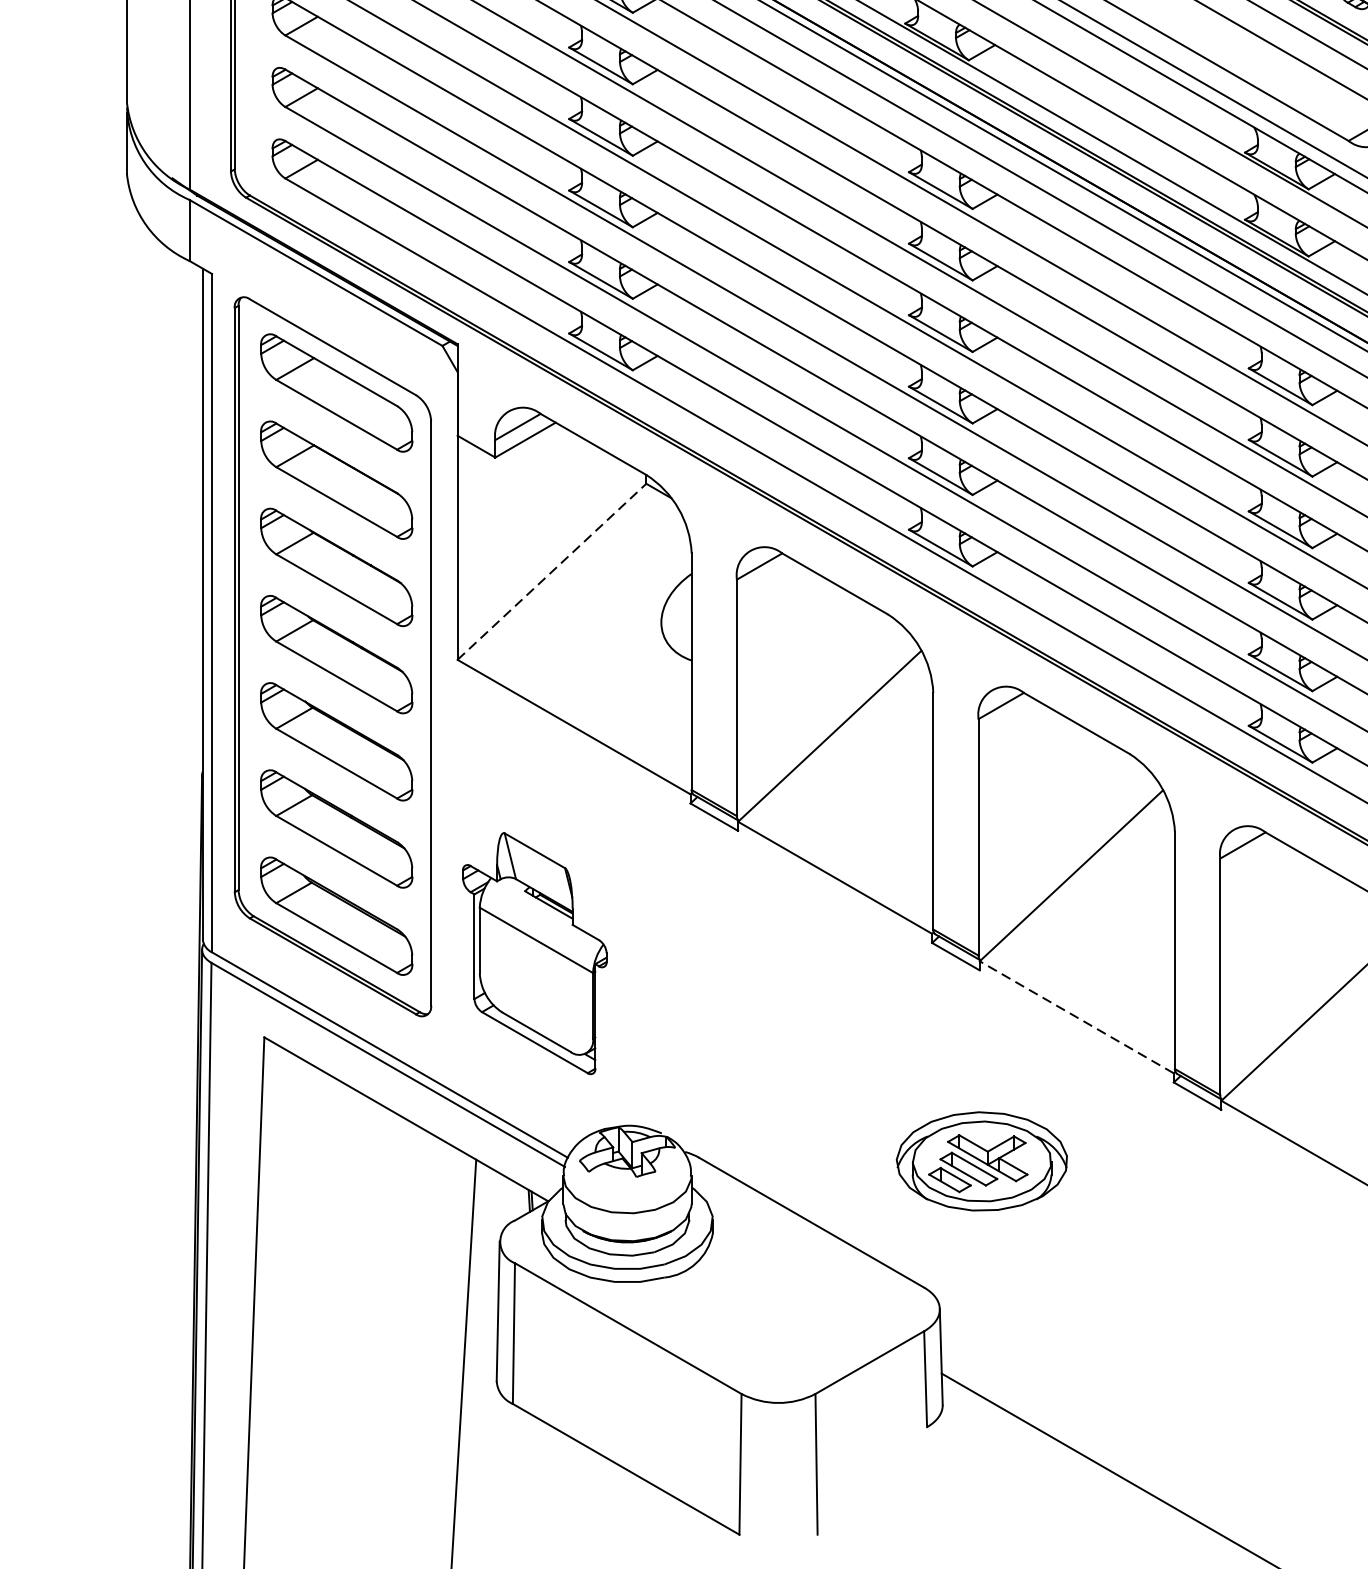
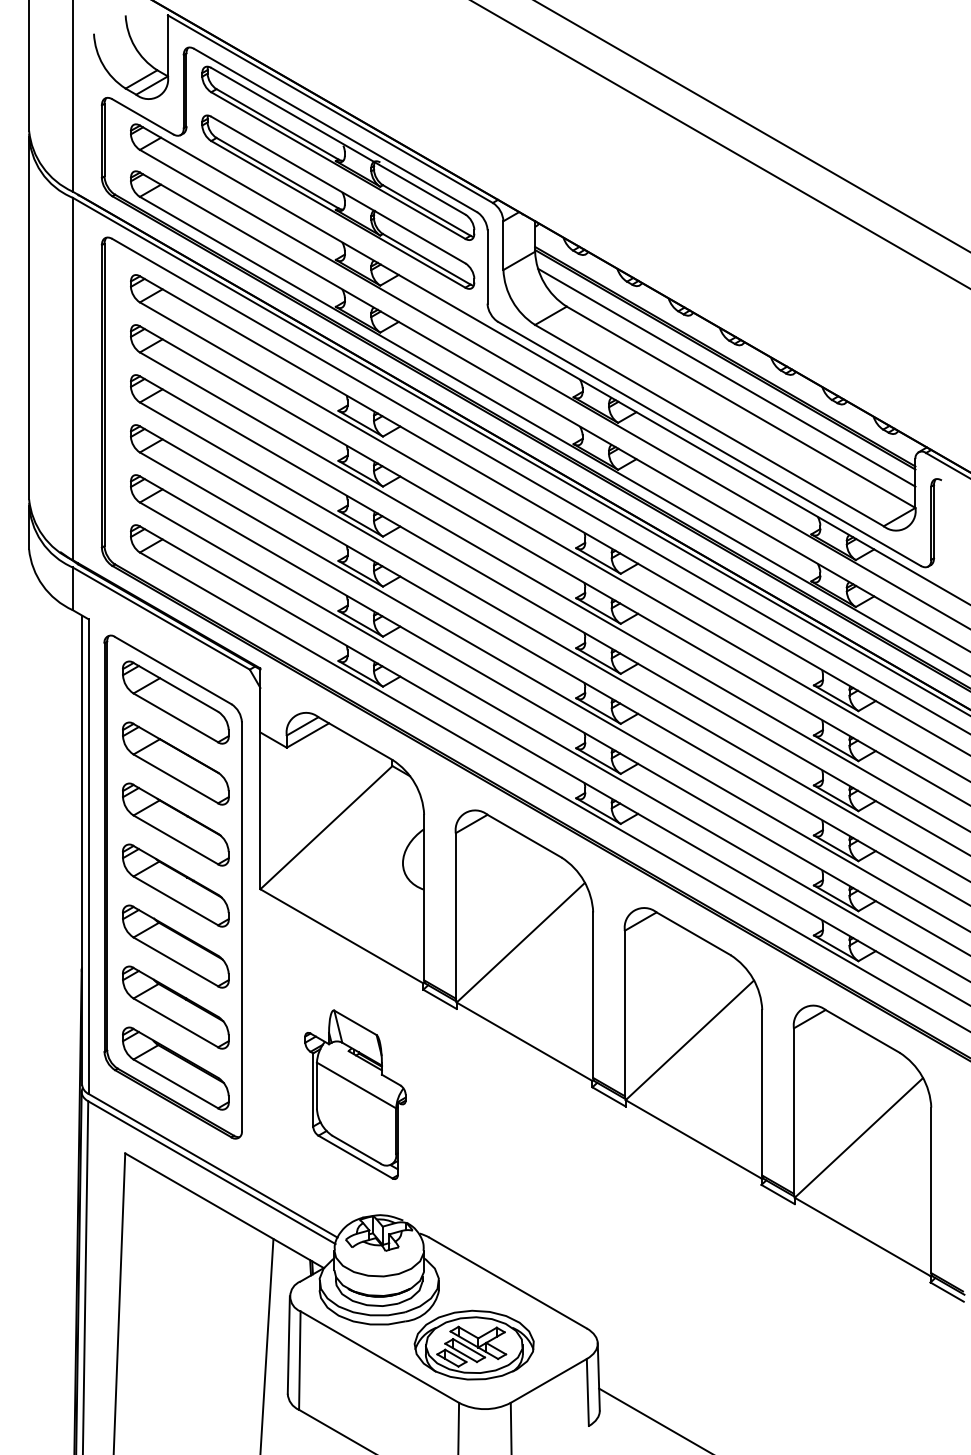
line: (552, 571) -> (326, 827), dashed -> solid
part: (534, 953) -> (355, 1094), moved
line: (1076, 1017) -> (693, 1139), dashed -> solid
part: (980, 1160) -> (473, 1344), moved

